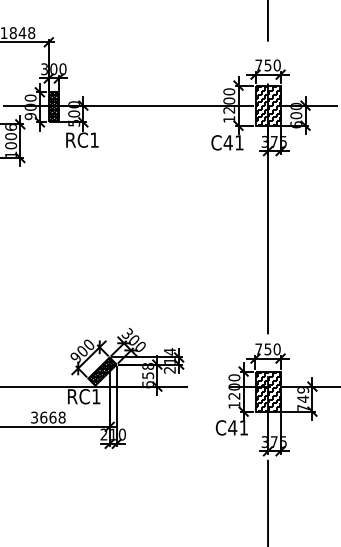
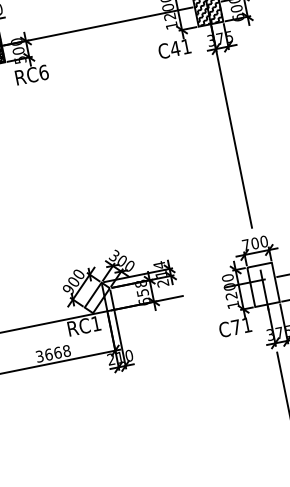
text: (94, 139) -> (43, 72), RC1 -> RC6
text: (267, 349) -> (254, 243), 750 -> 700
hatch: (102, 371) -> (97, 297), removed
hatch: (267, 391) -> (262, 284), removed
text: (232, 427) -> (235, 327), C41 -> C71

